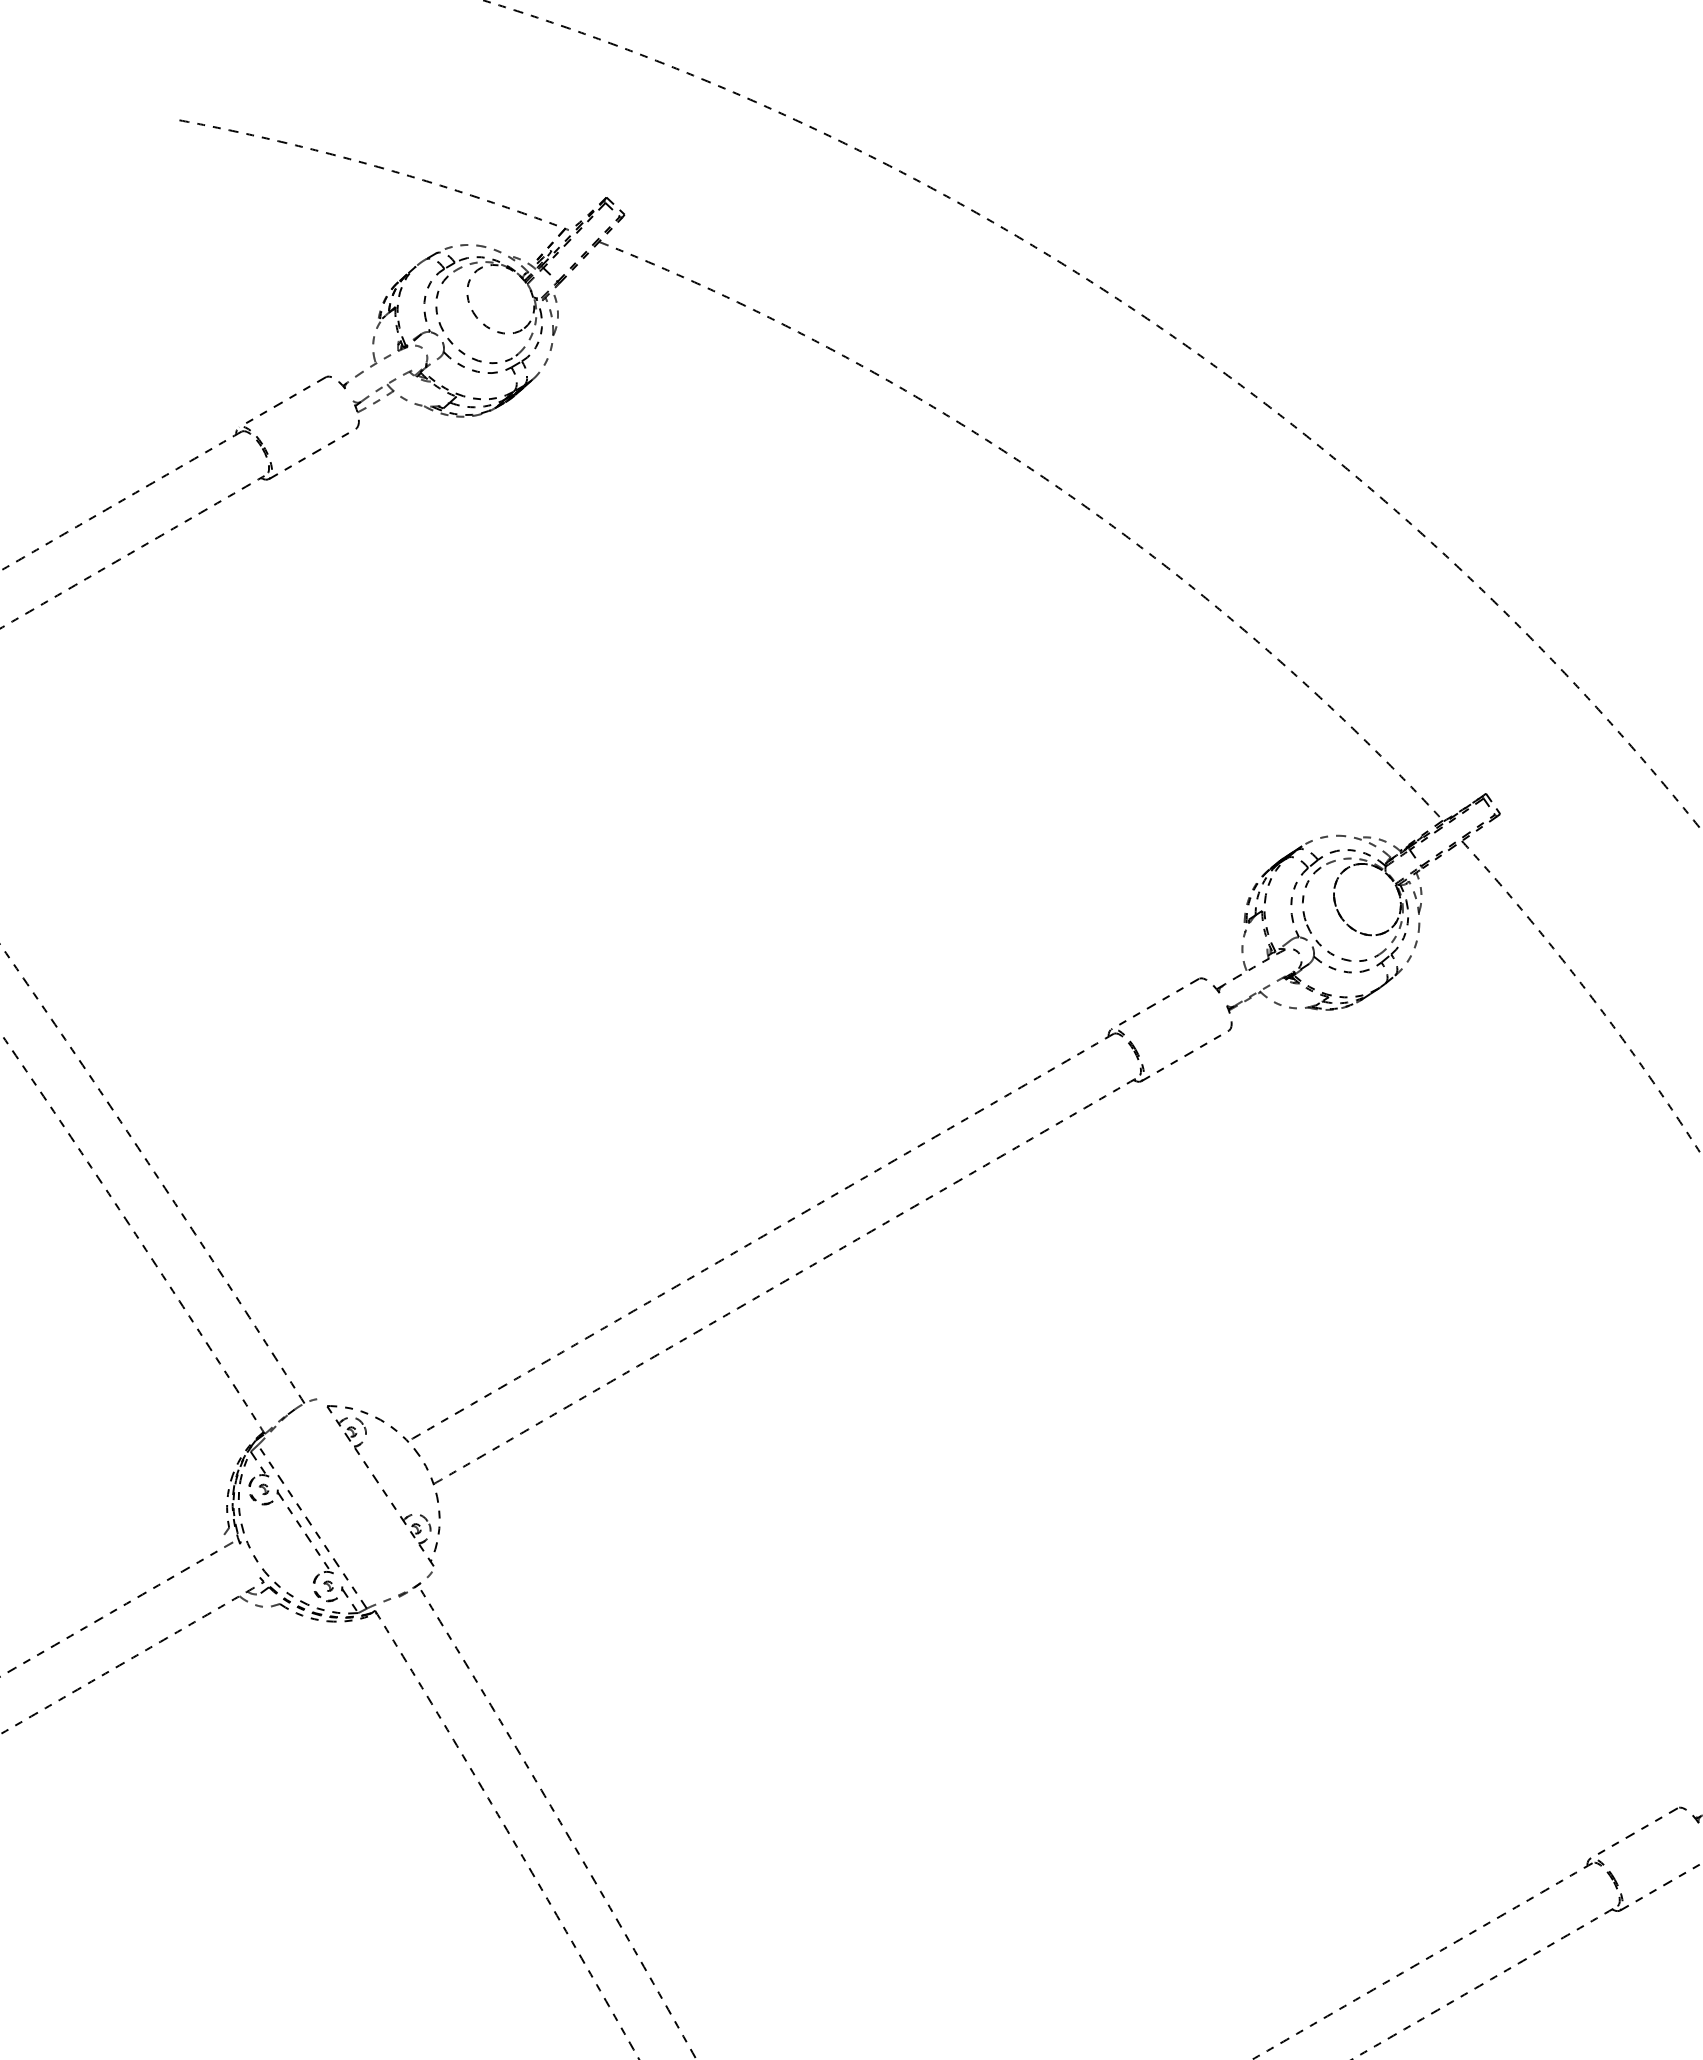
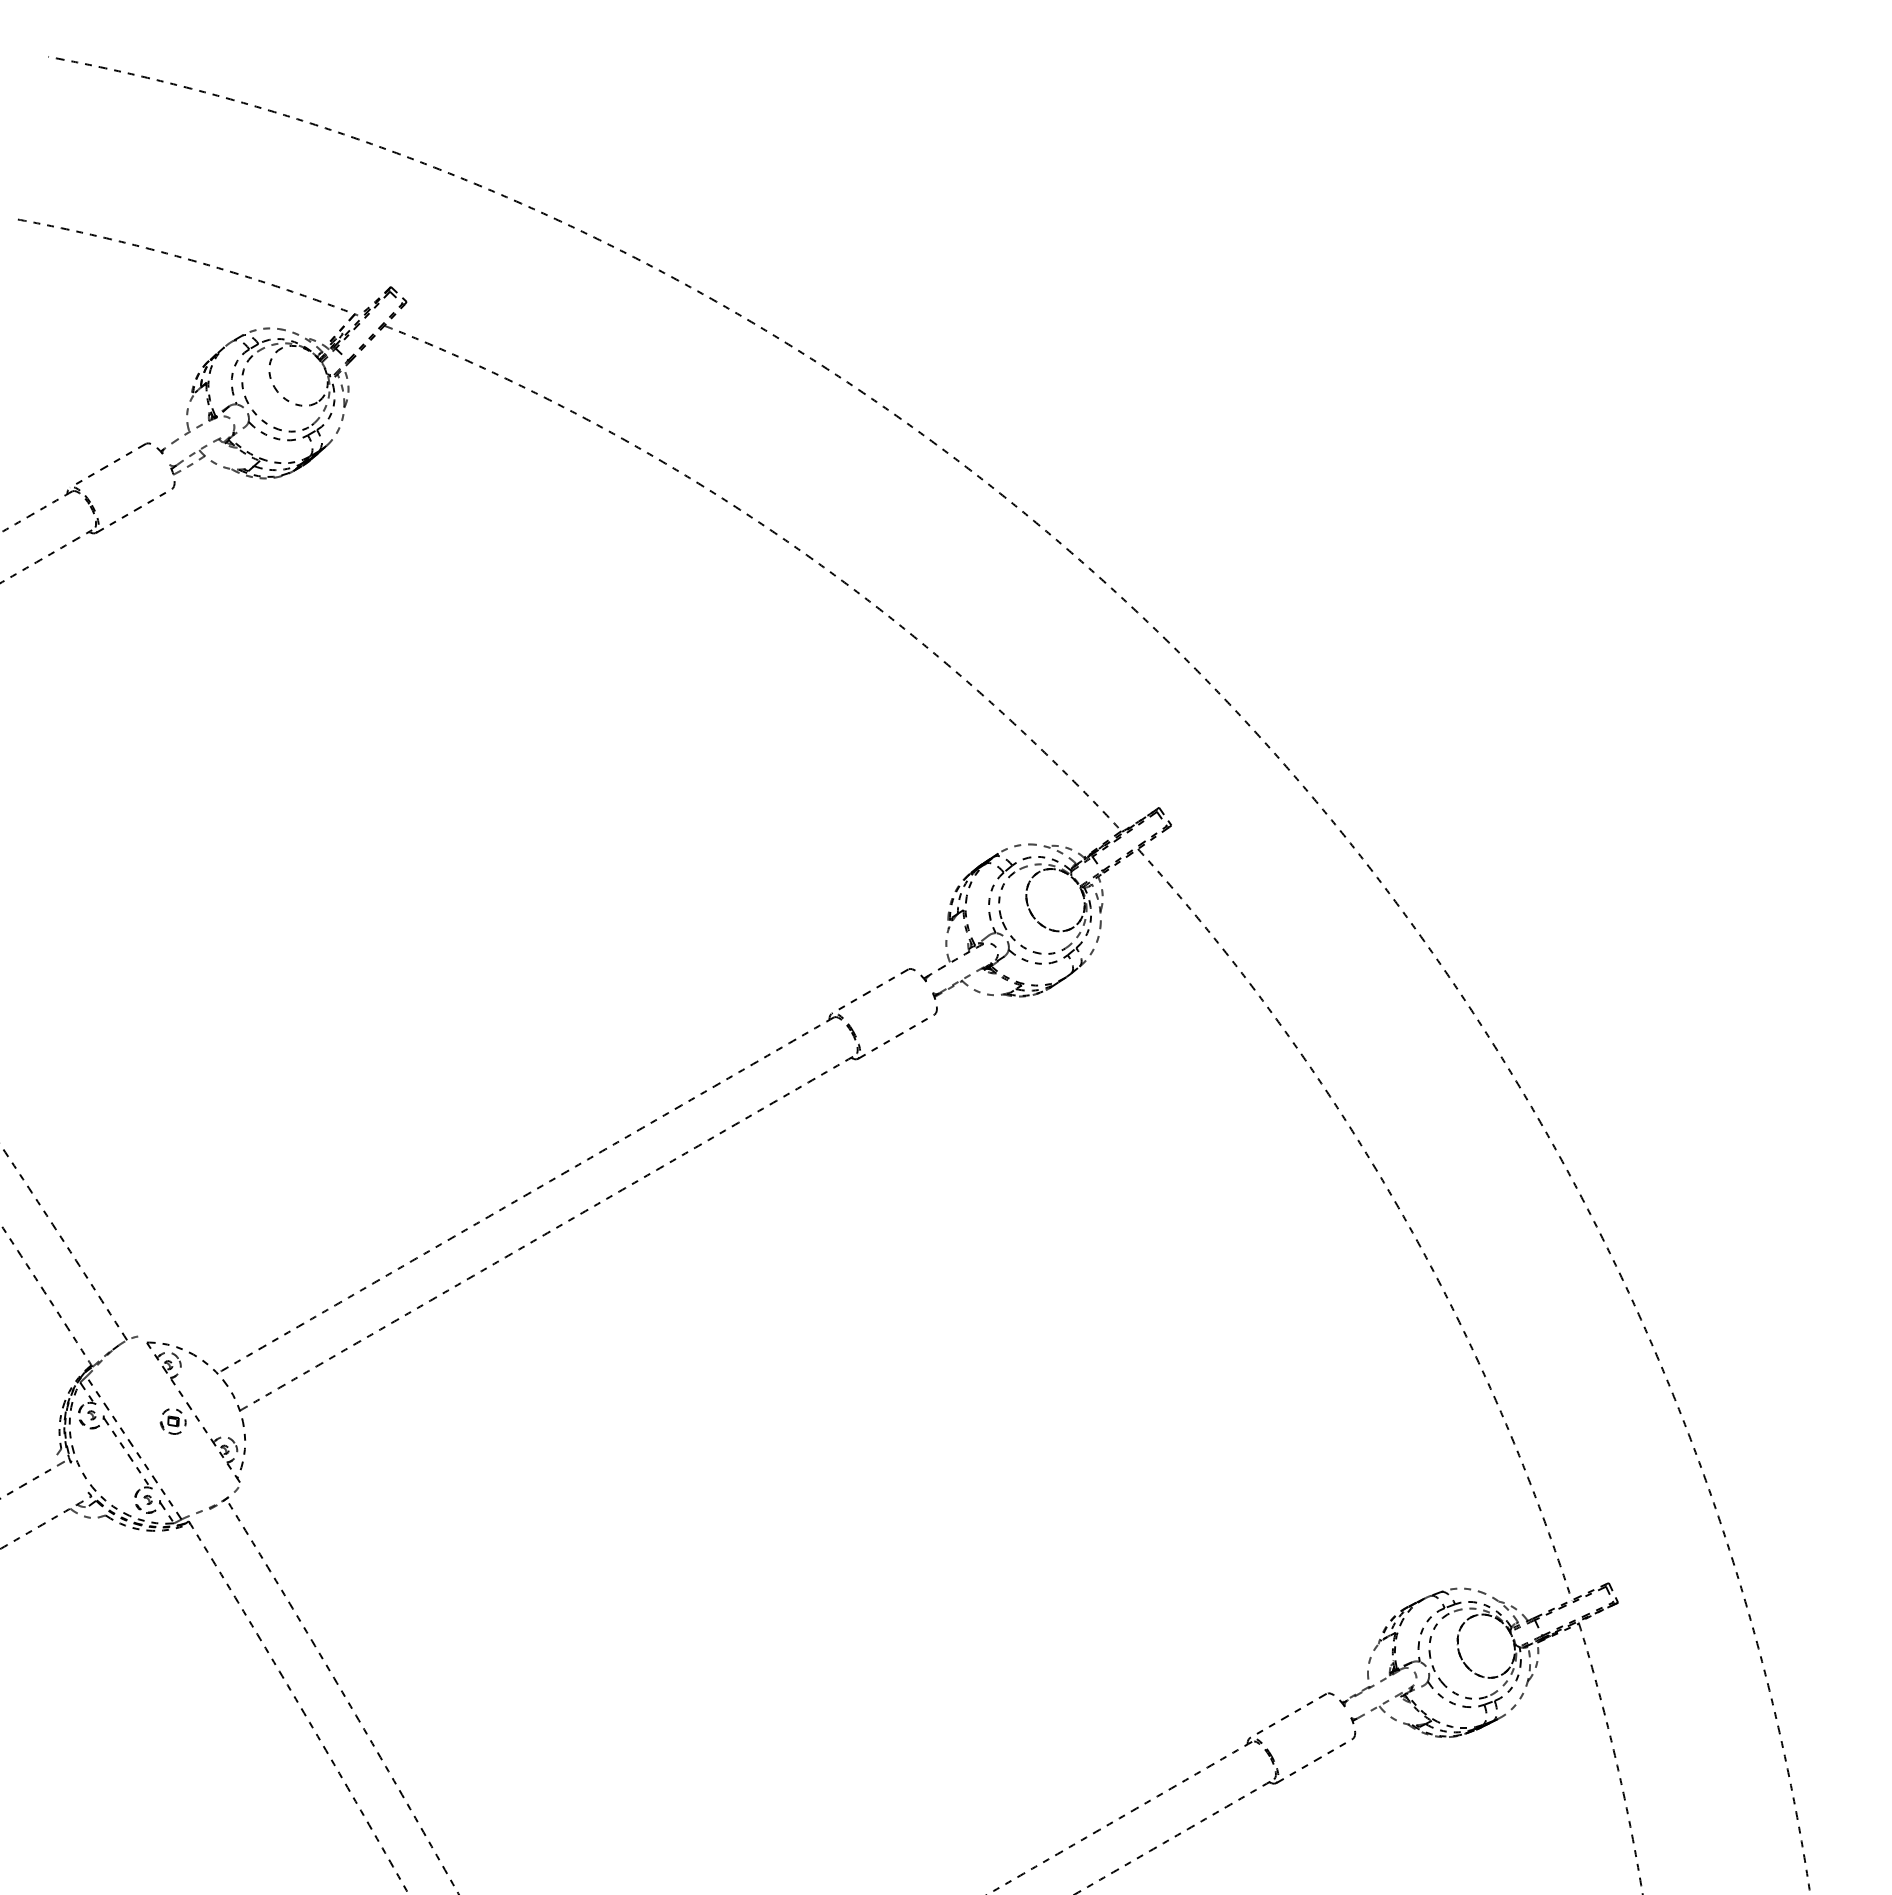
part: (356, 1496) -> (172, 1421), added

